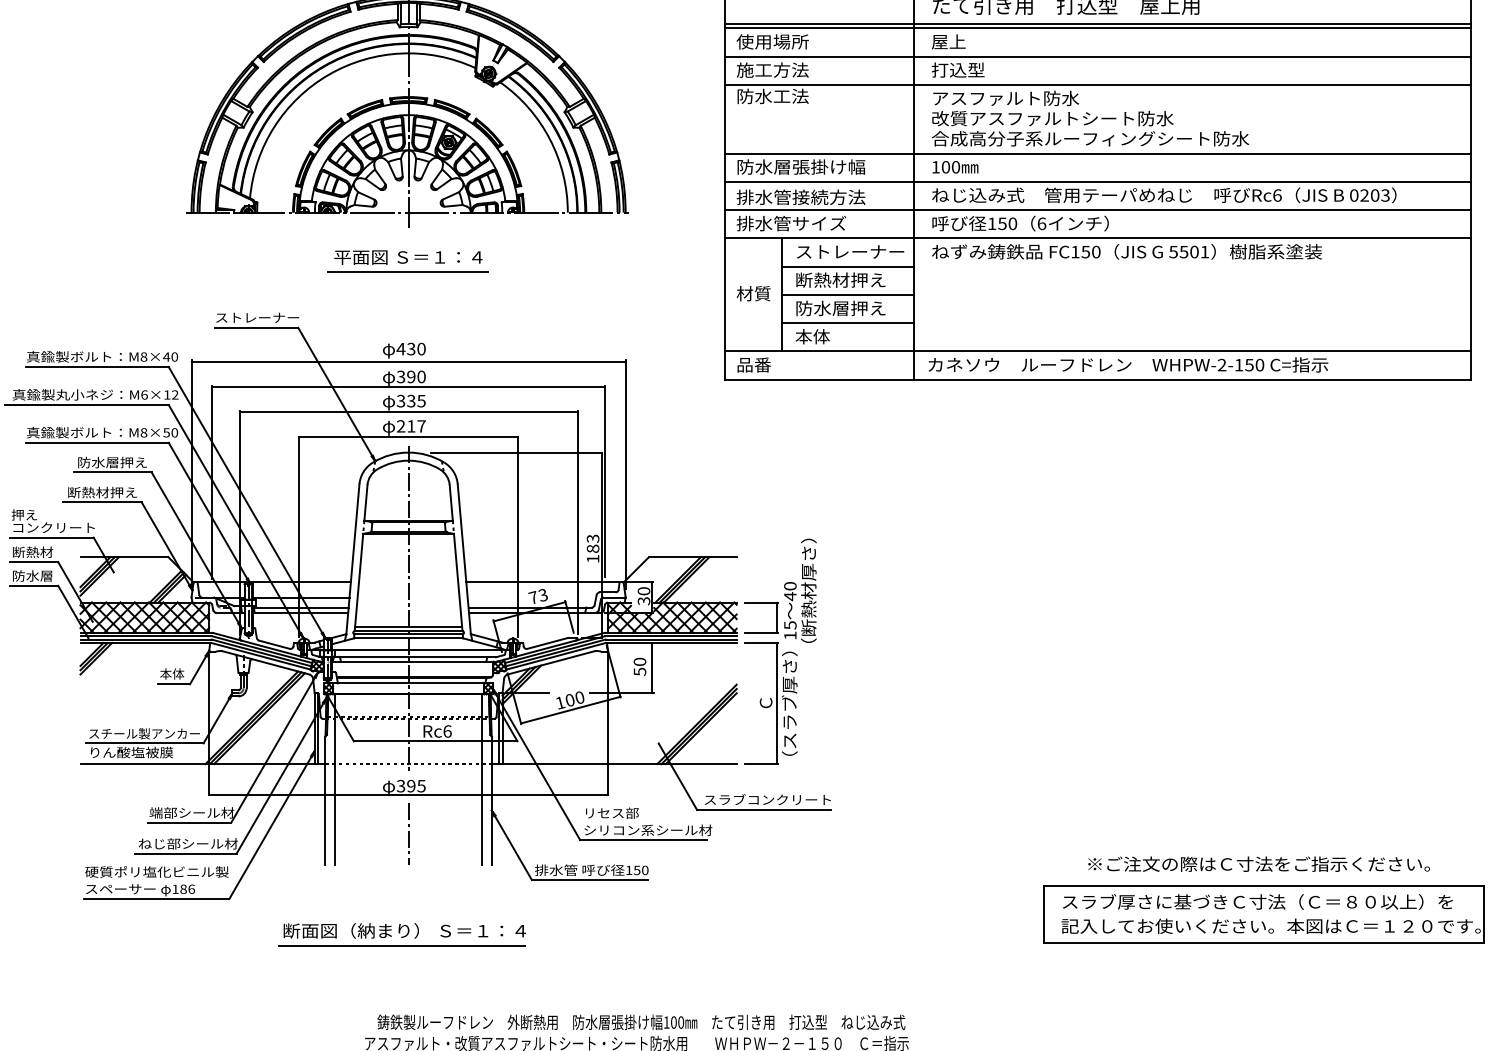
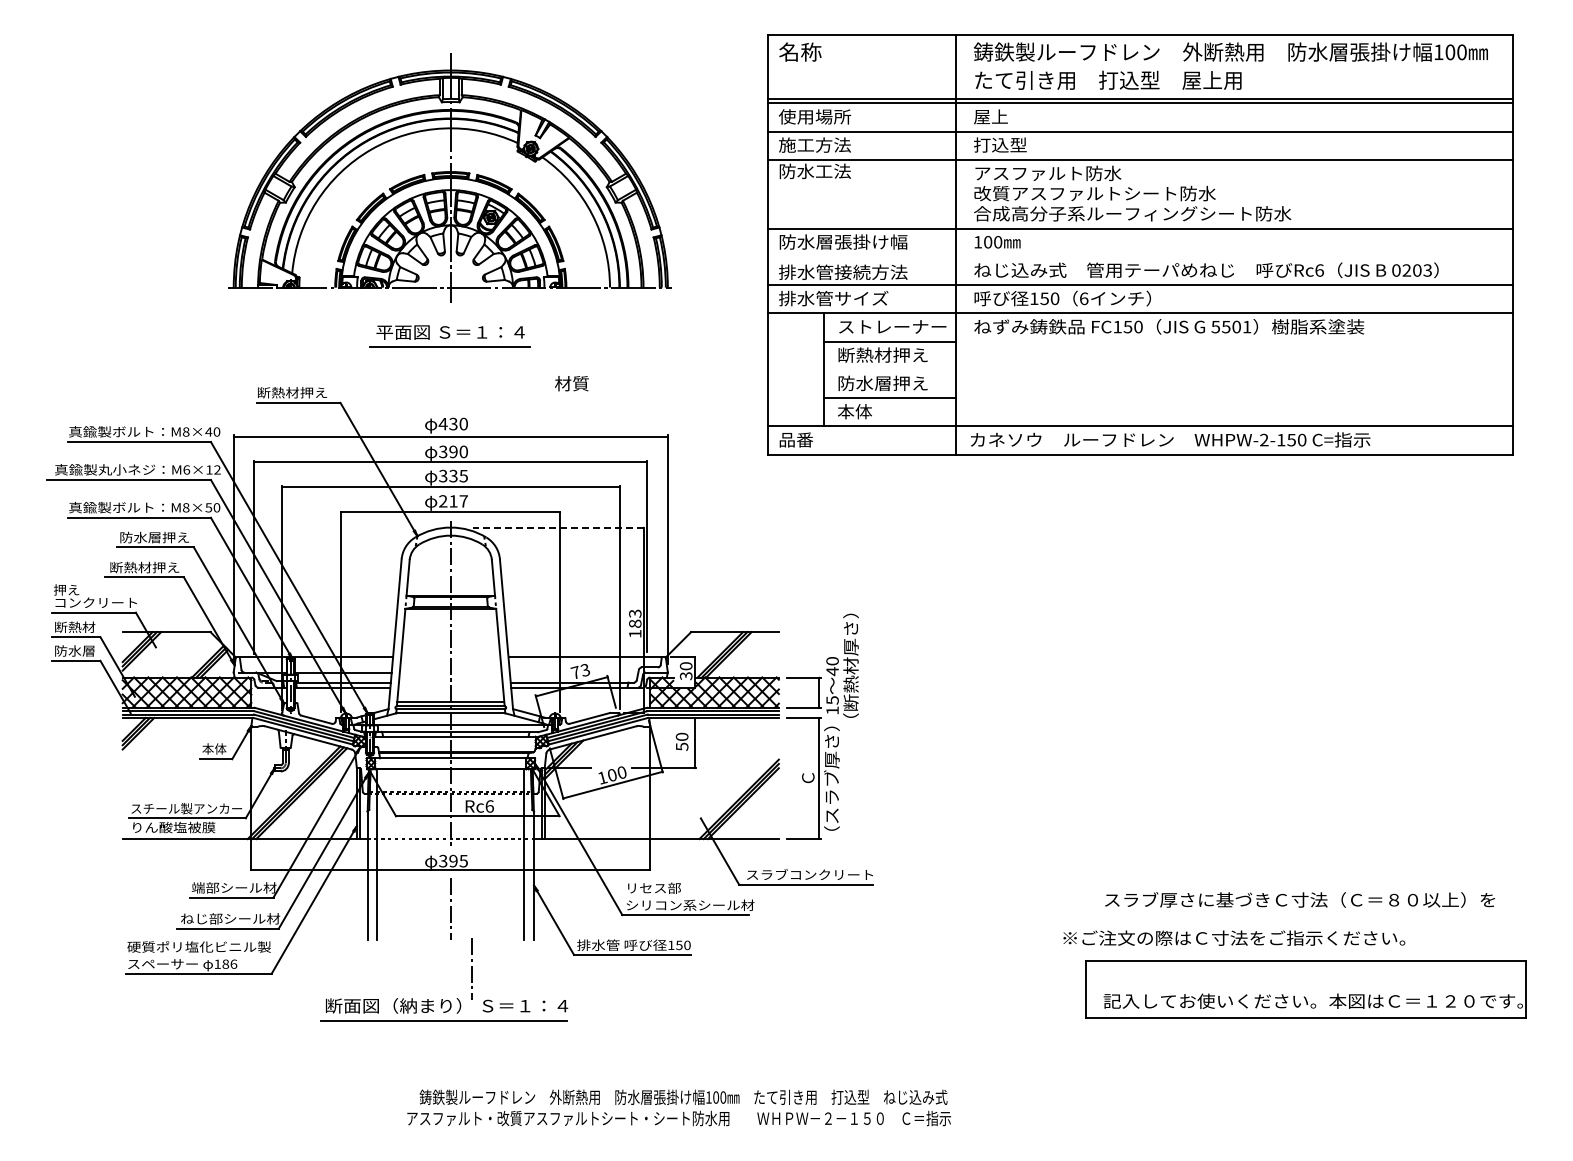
line: (1098, 181) -> (1140, 256), removed
text: (753, 293) -> (571, 383), moved
line: (847, 294) -> (889, 369), removed
text: (257, 317) -> (299, 392), ストレーナー -> 断熱材押え
line: (516, 452) -> (558, 527), solid -> dashed
text: (1259, 863) -> (1234, 937), moved
line: (429, 893) -> (471, 968), added
text: (1257, 901) -> (1299, 899), moved

